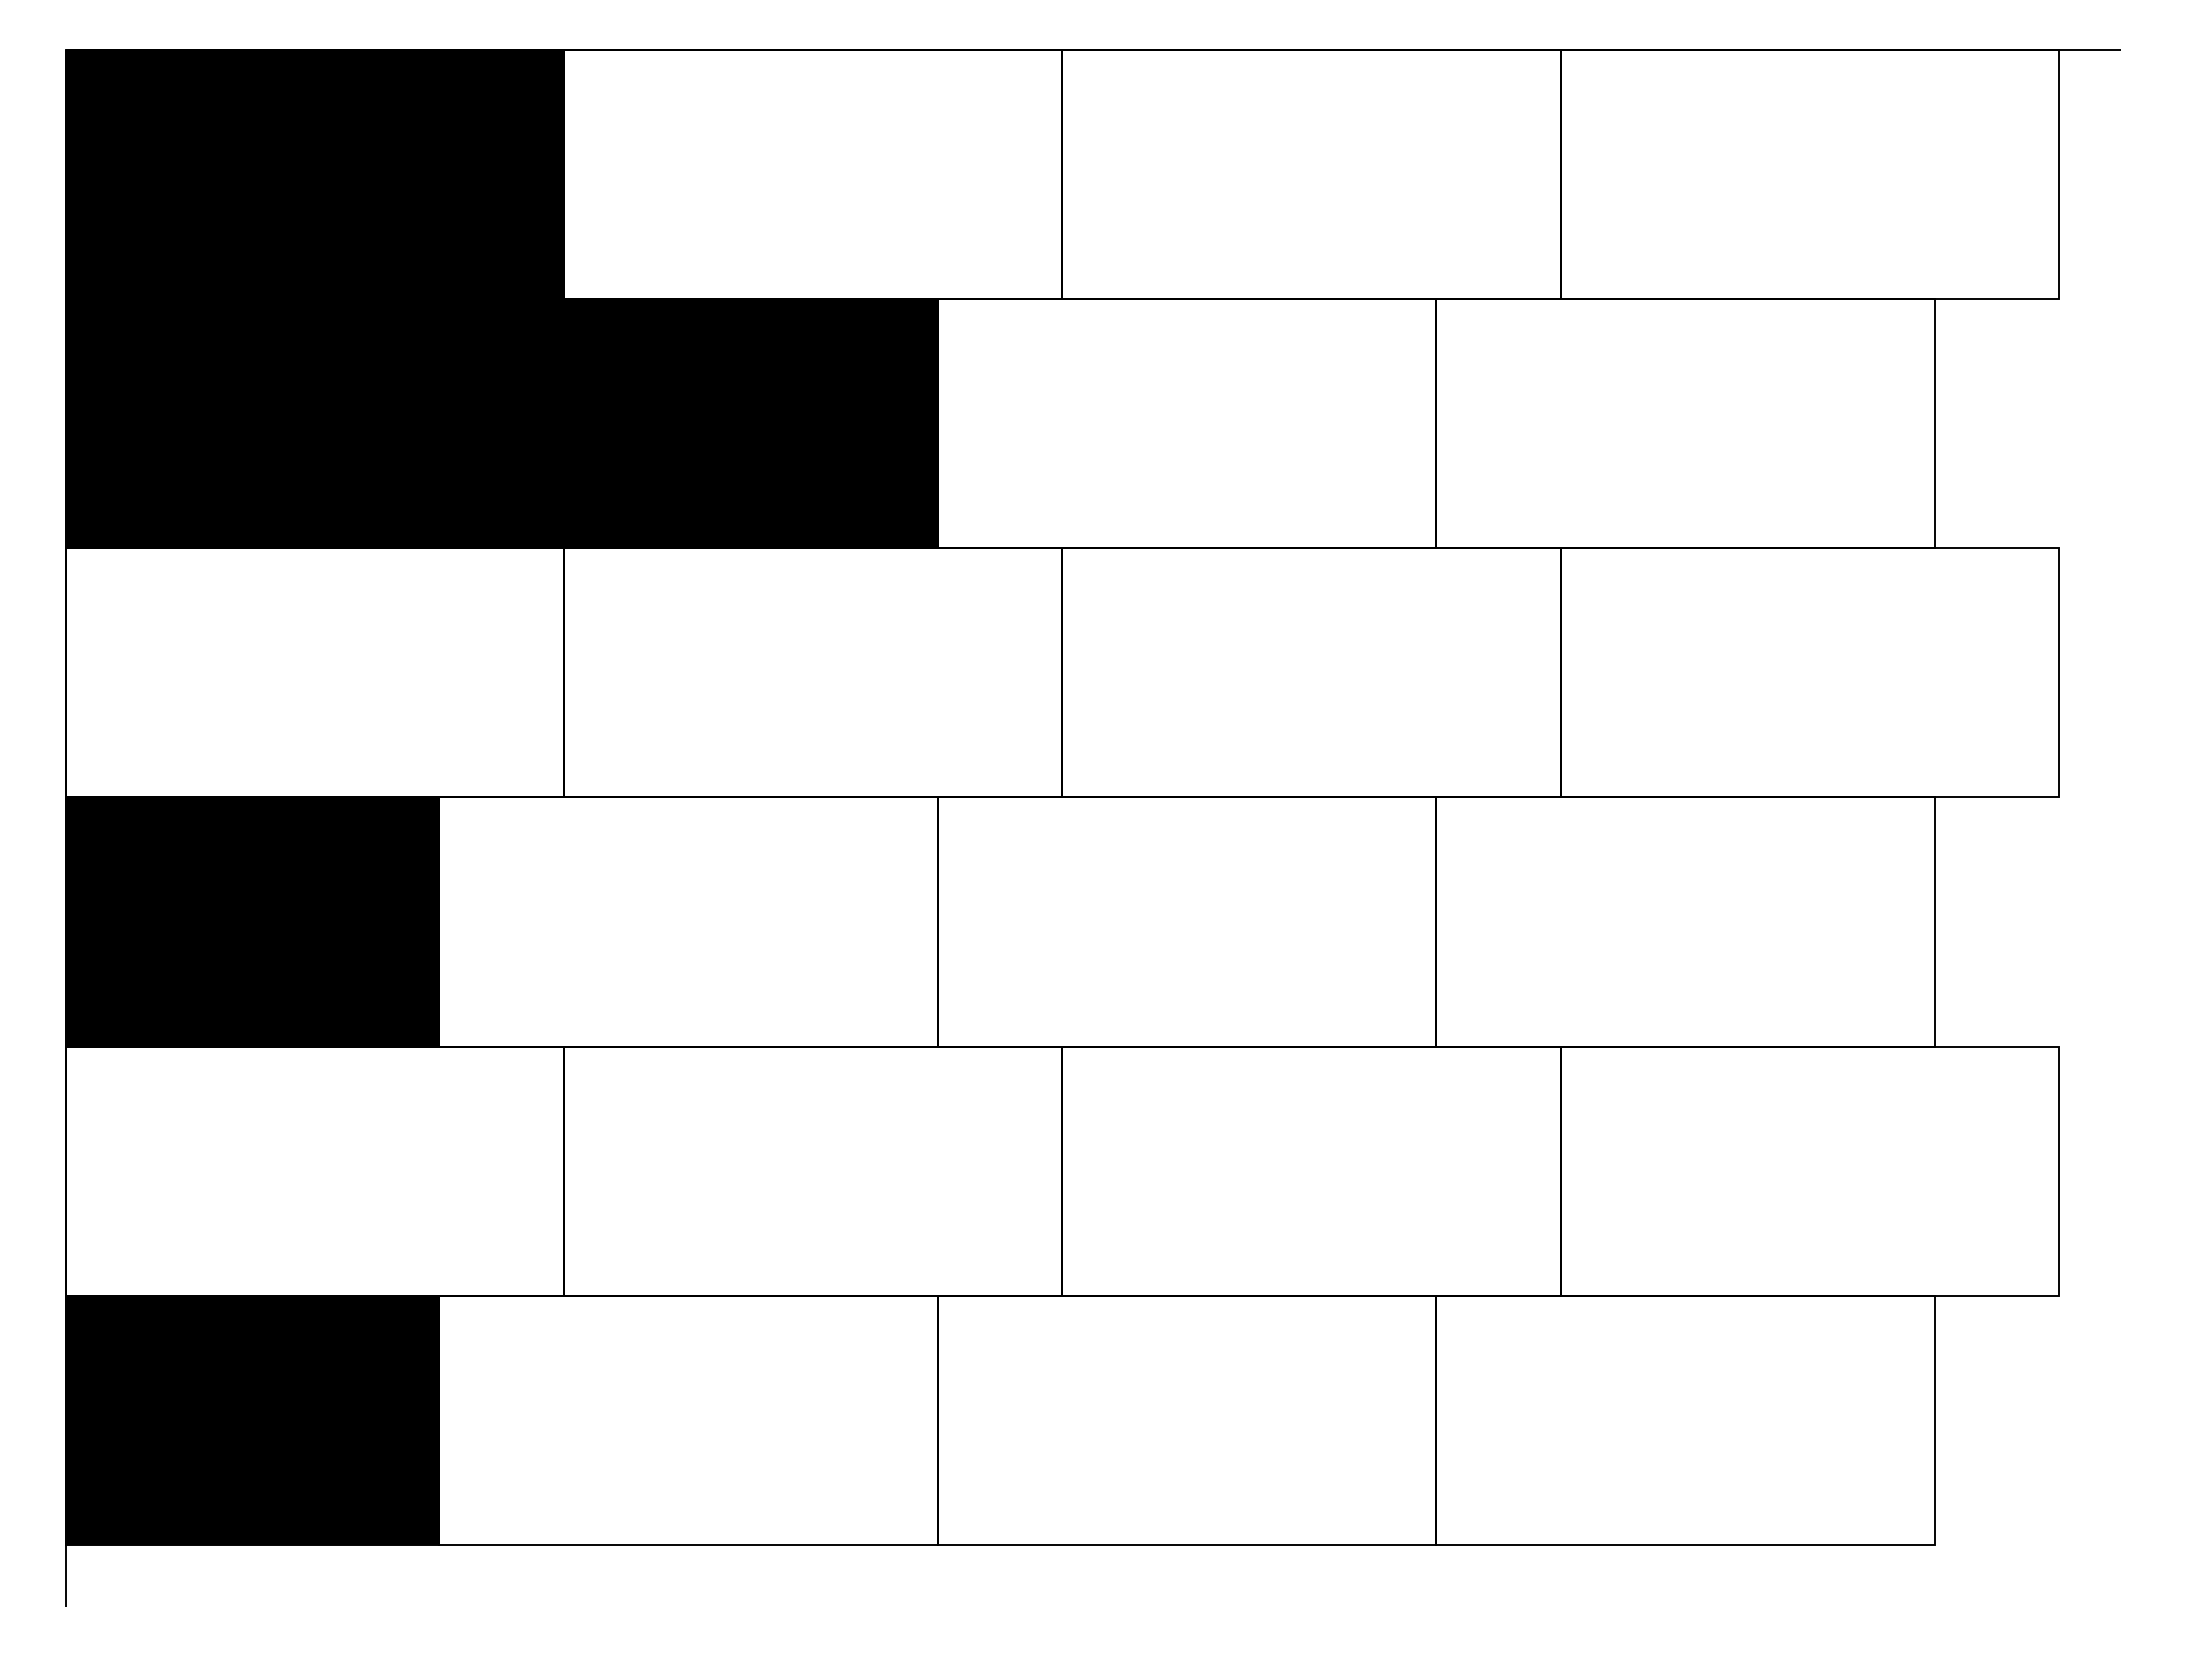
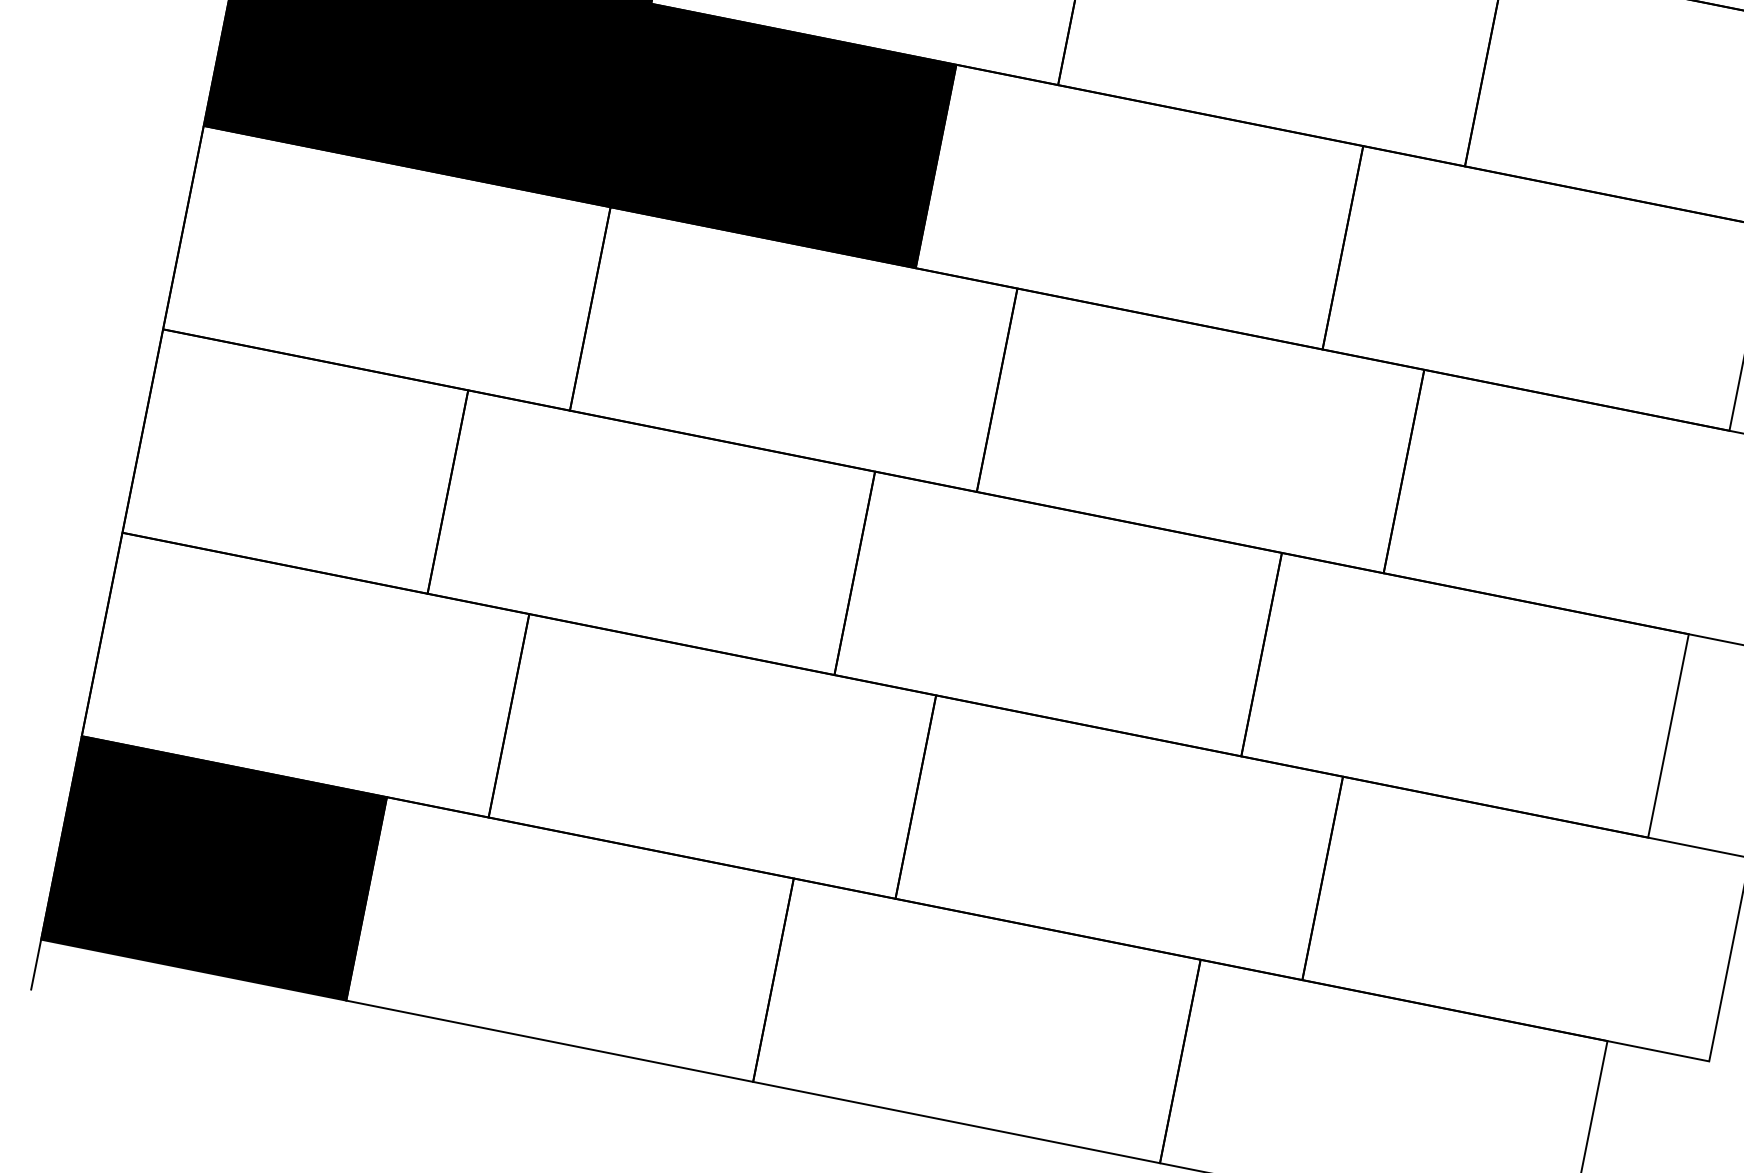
fill: (252, 921) -> (295, 461), removed

